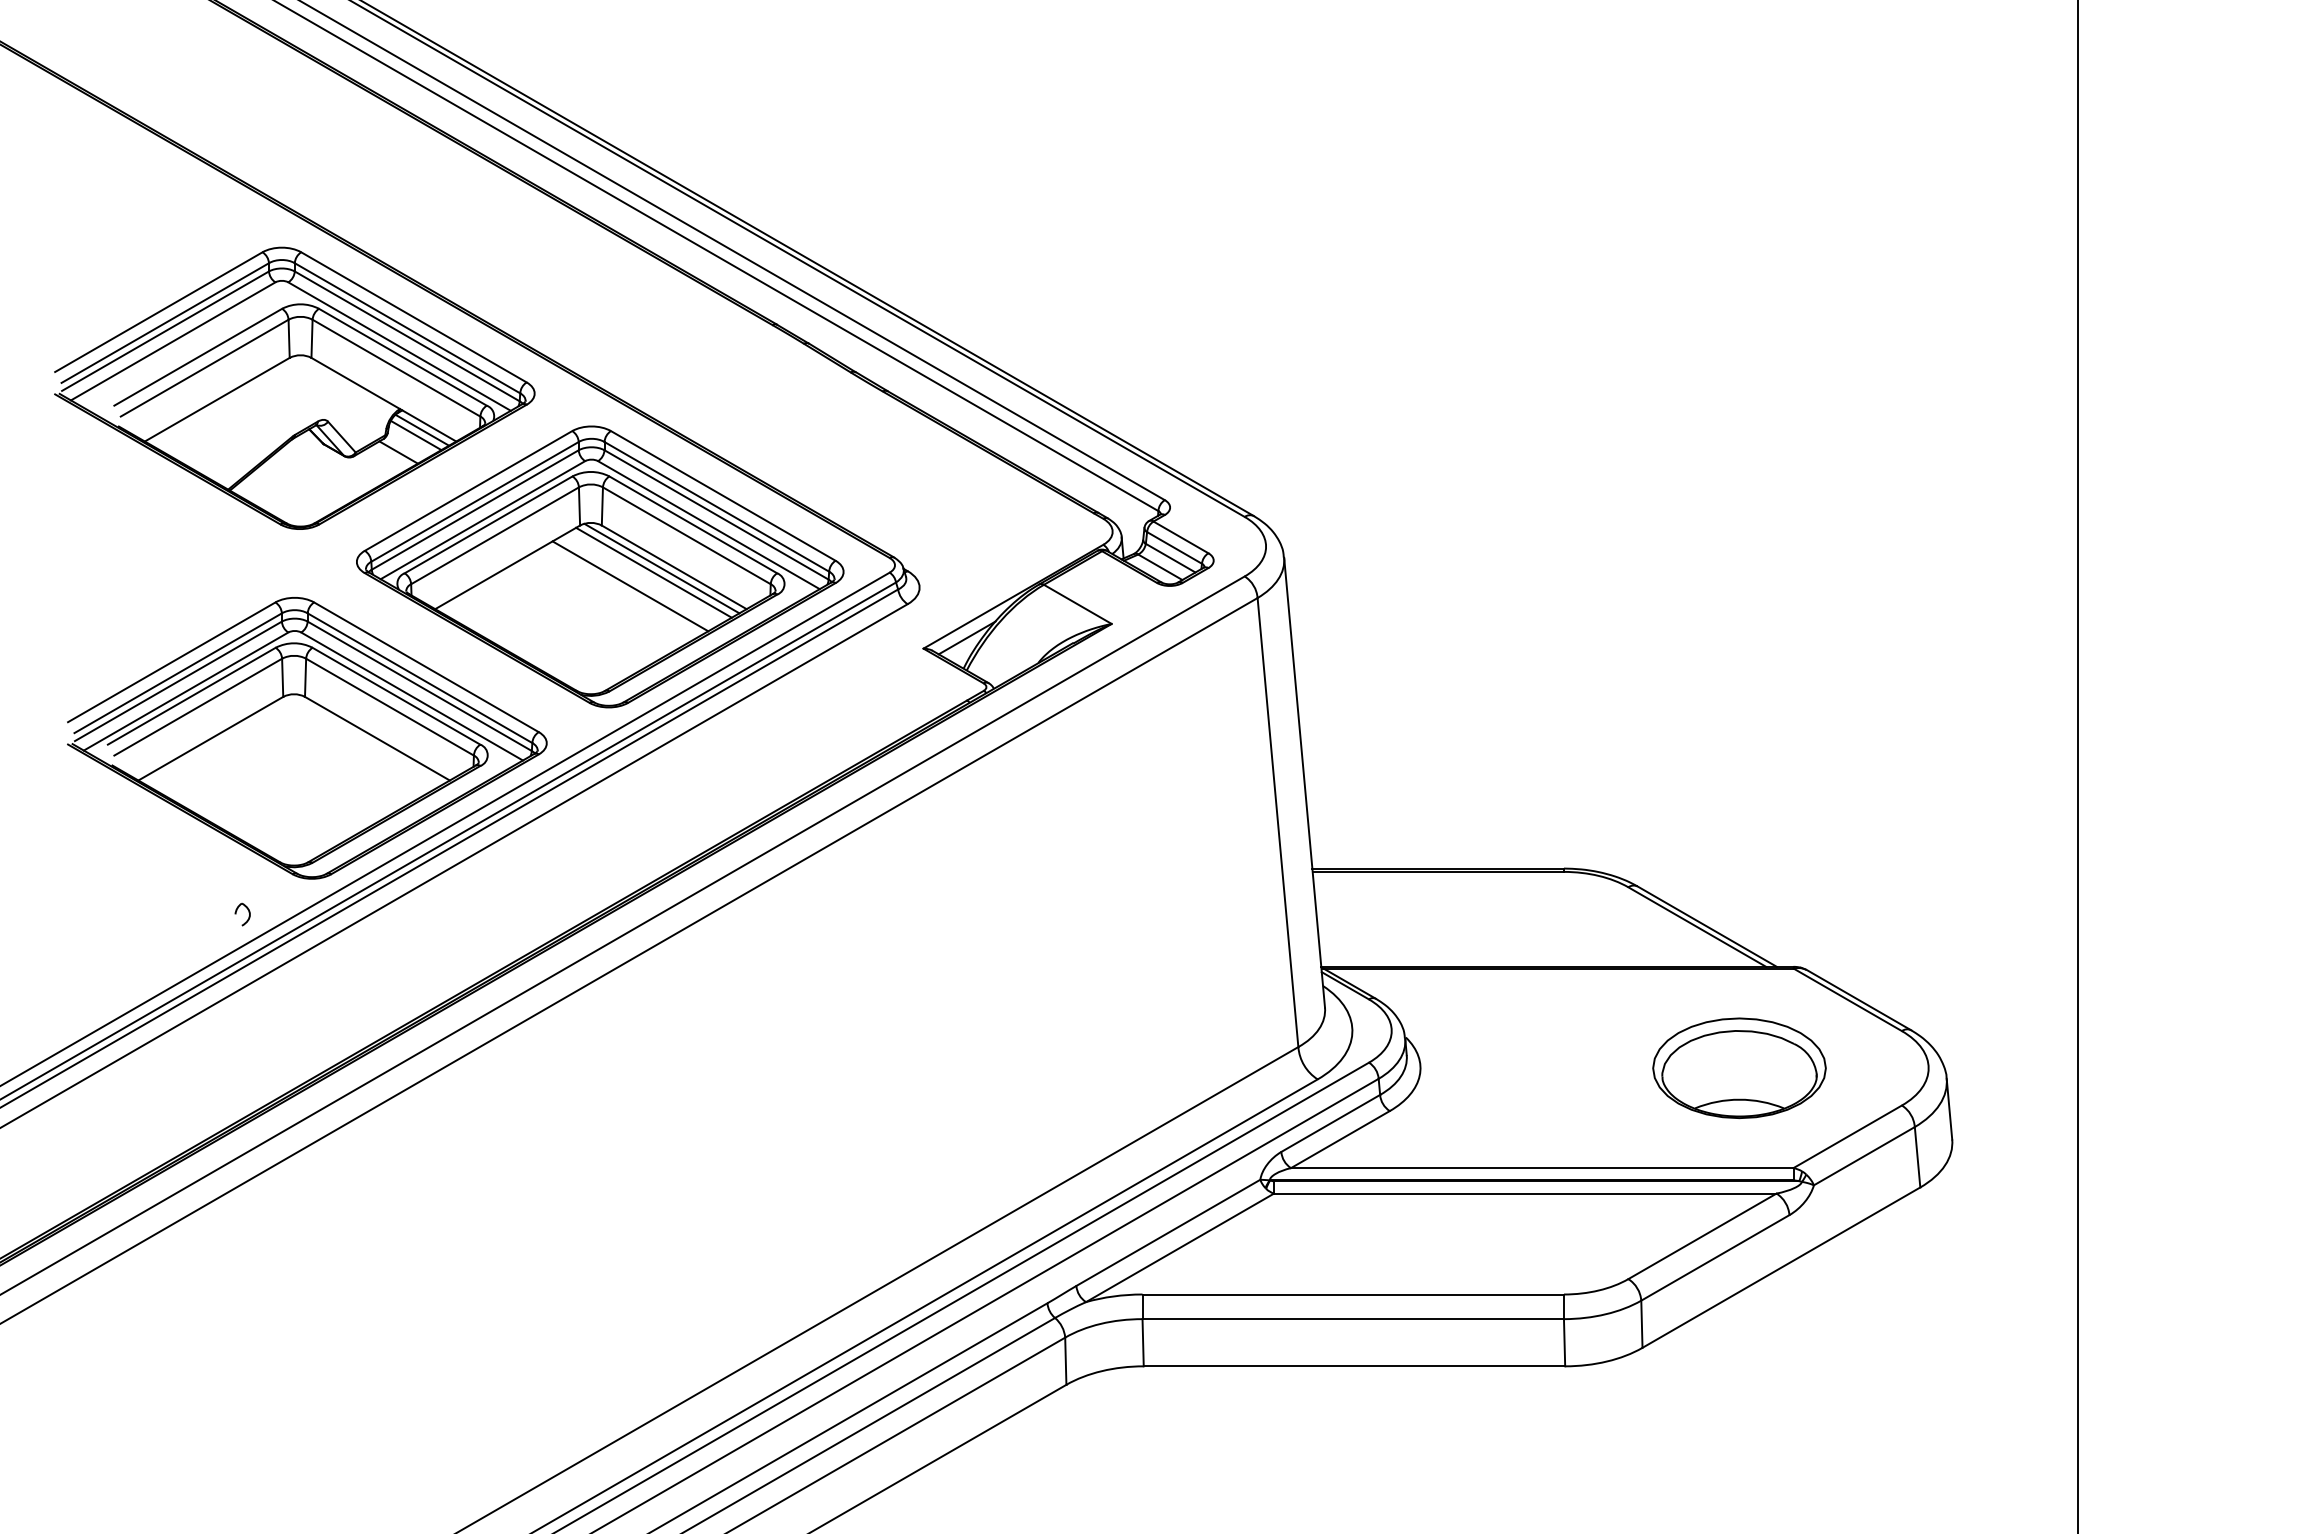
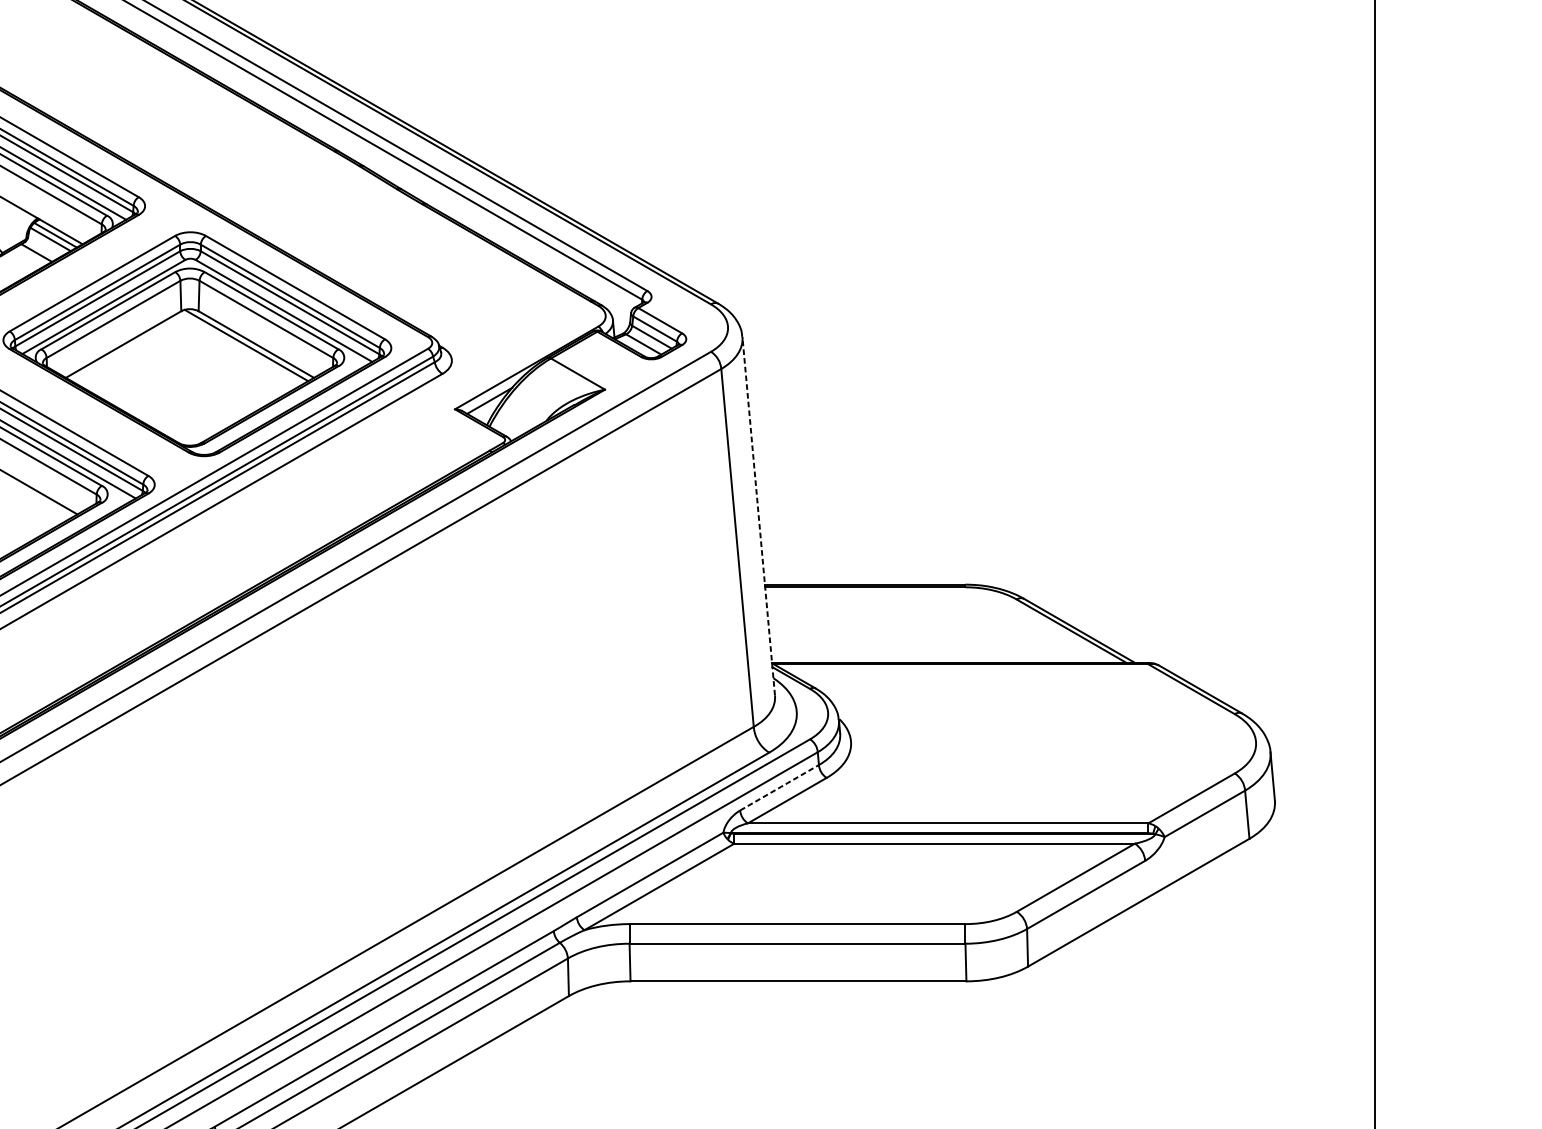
line: (653, 572) -> (239, 348), removed
line: (630, 586) -> (221, 359), removed
line: (1304, 782) -> (758, 516), solid -> dashed
part: (1739, 1068) -> (1105, 743), removed
line: (1331, 1123) -> (780, 787), solid -> dashed

